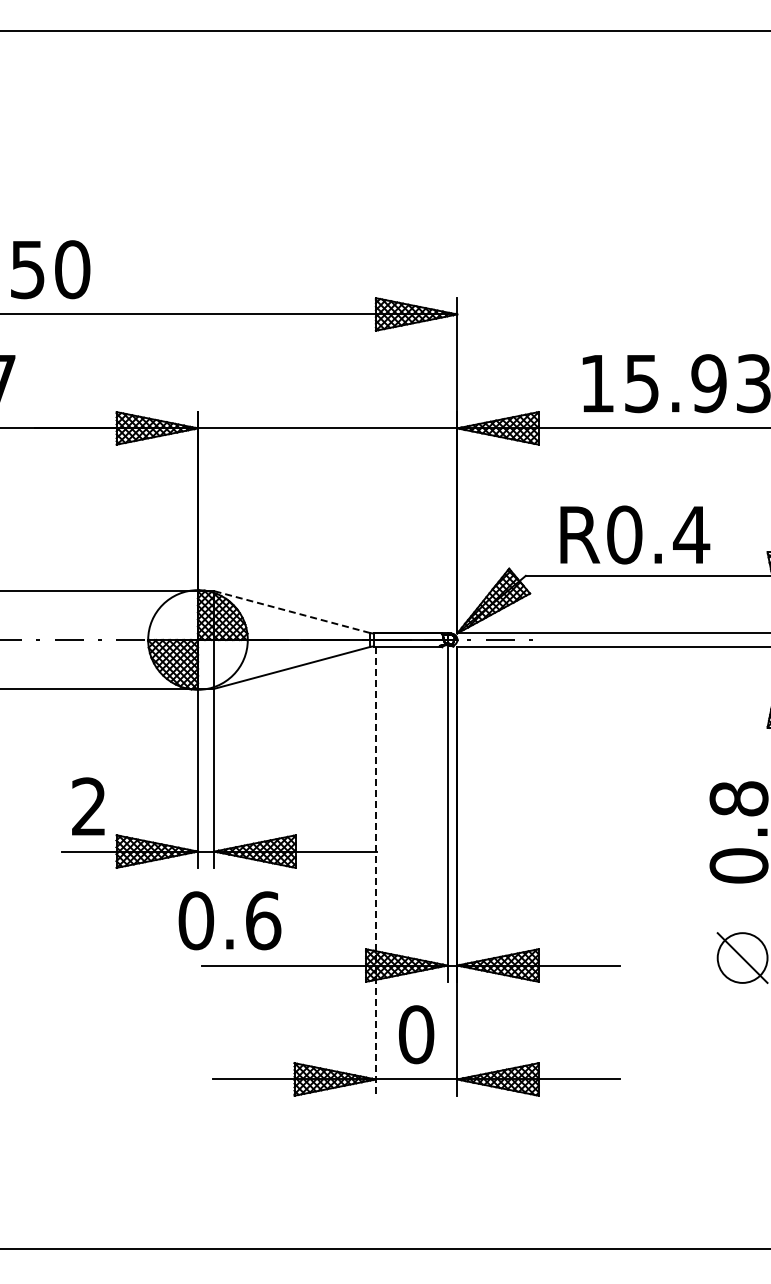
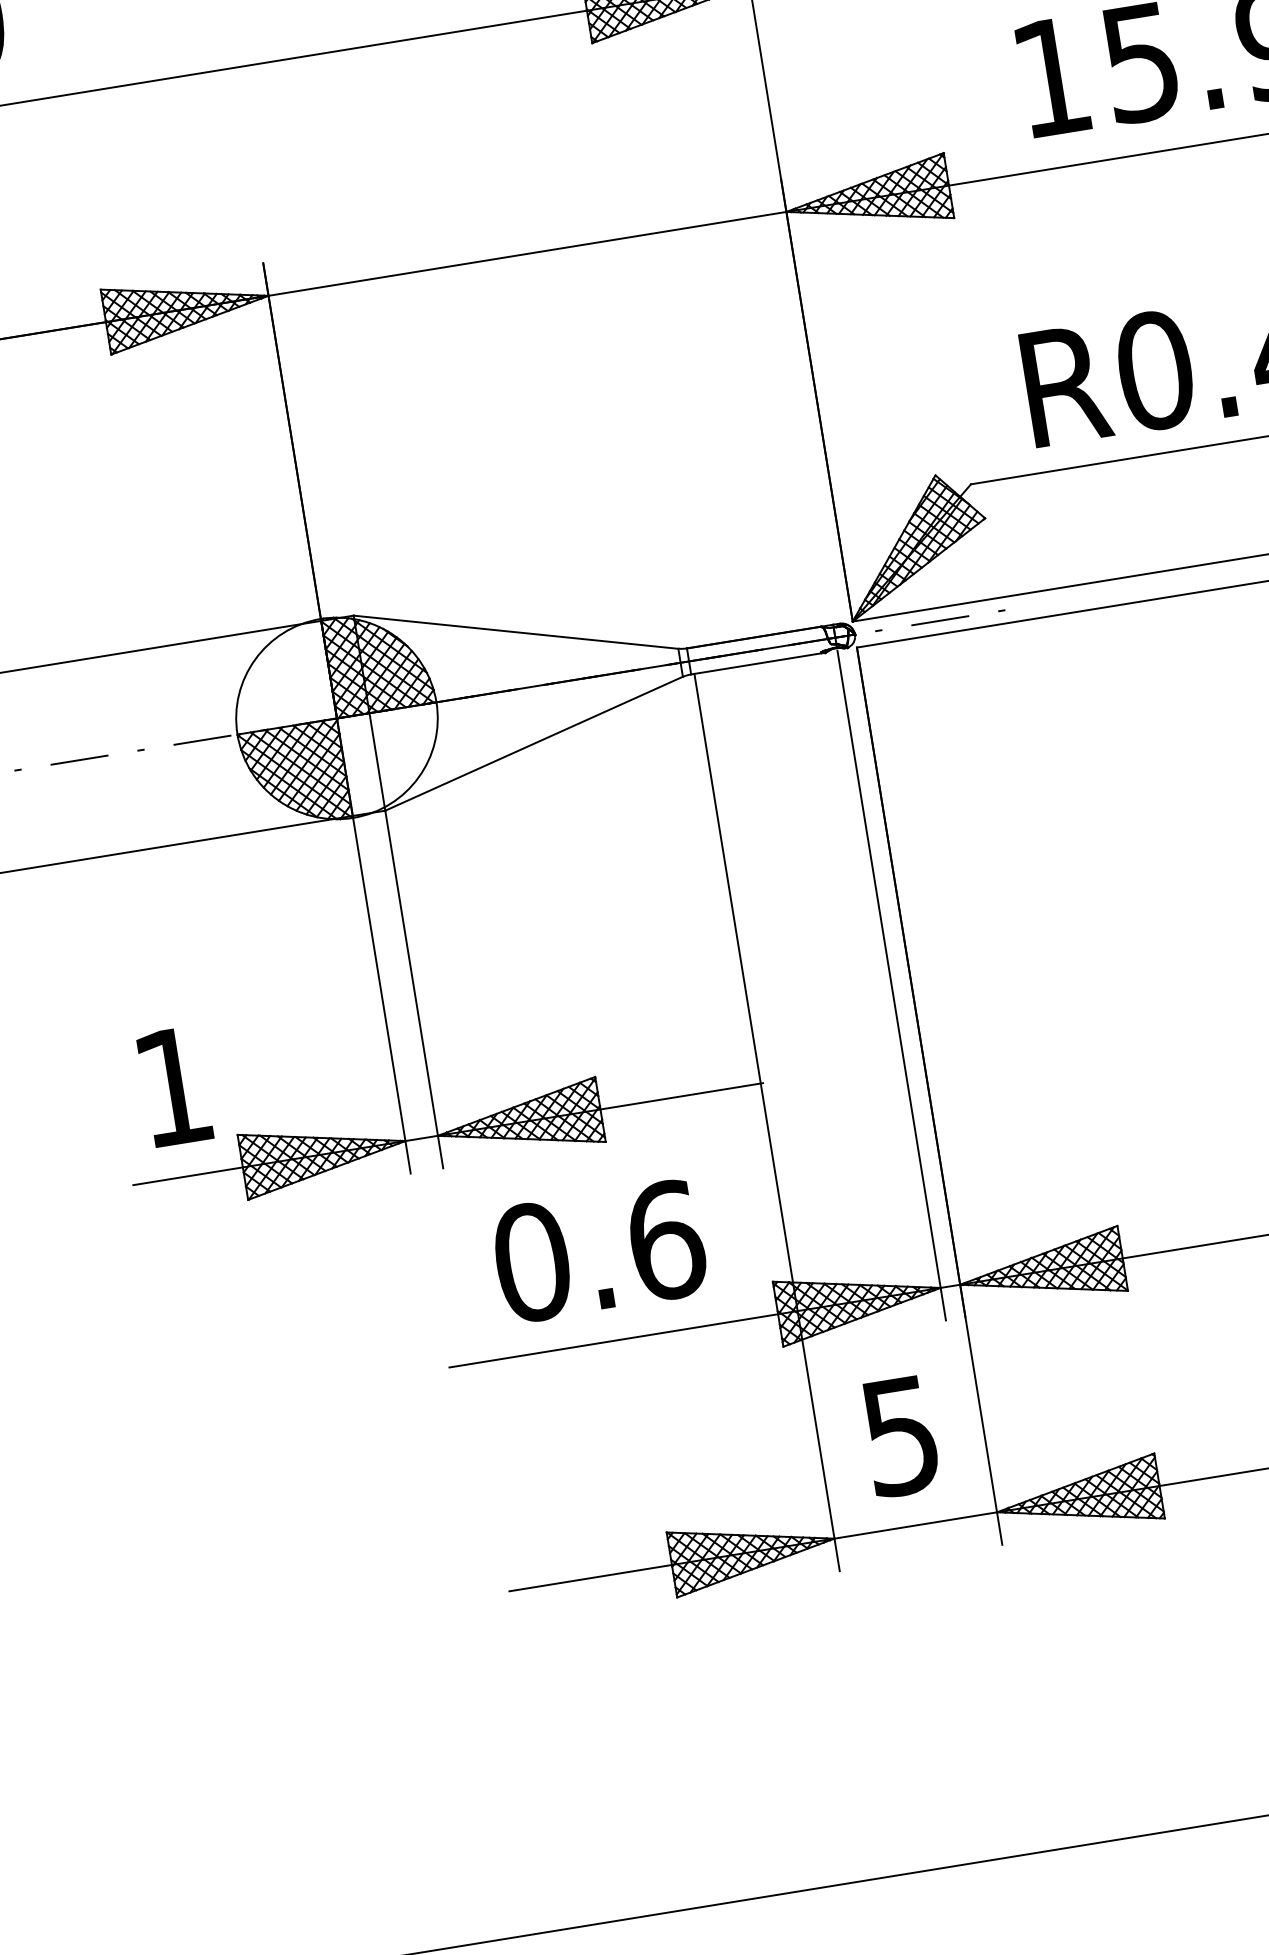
line: (292, 612) -> (516, 632), dashed -> solid
text: (88, 806) -> (172, 1086), 2 -> 1
line: (375, 871) -> (766, 1123), dashed -> solid
text: (229, 920) -> (598, 1251), moved
text: (416, 1034) -> (901, 1435), 0 -> 5

